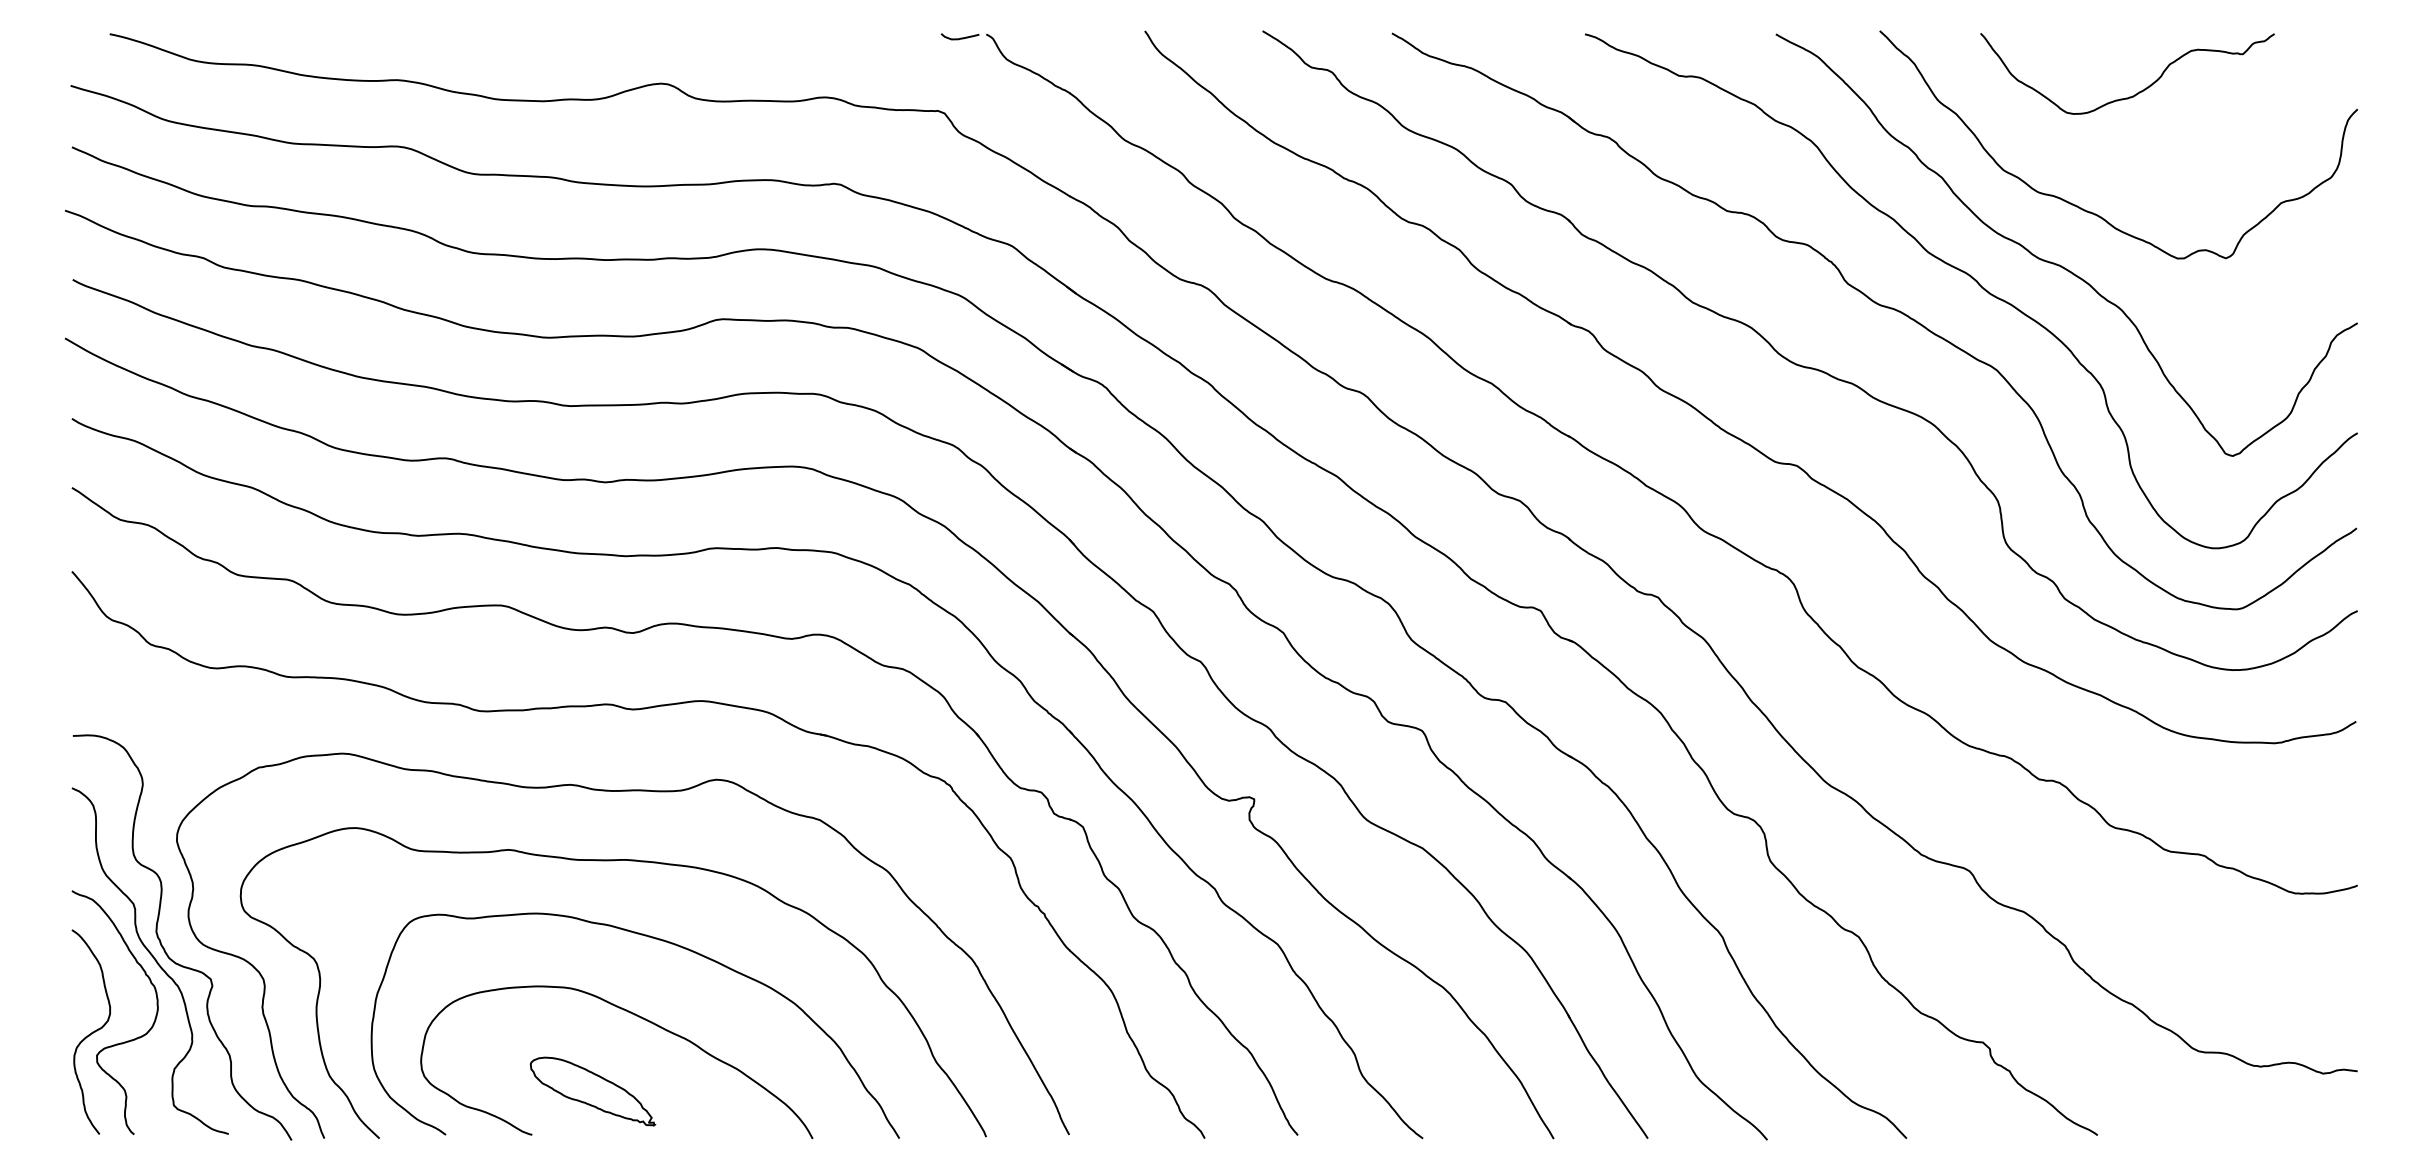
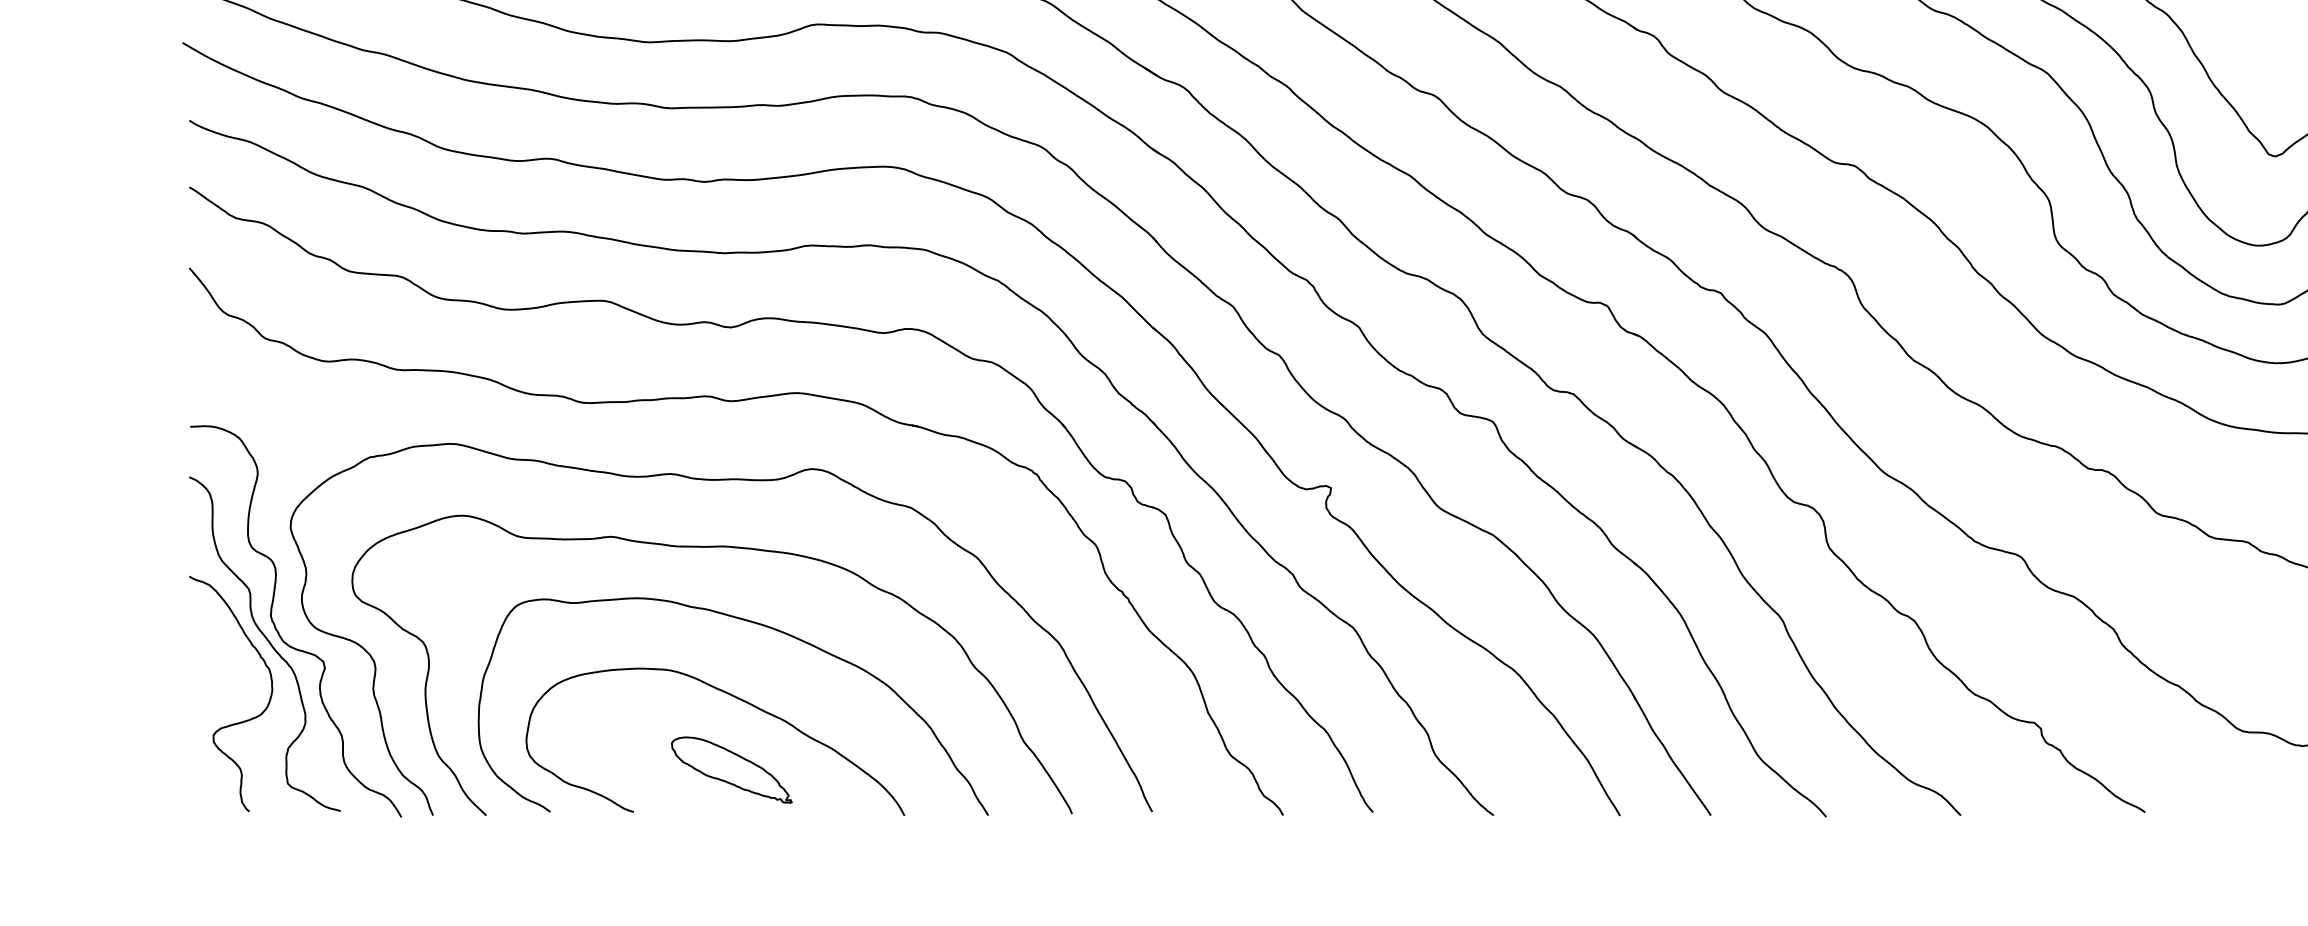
curve: (91, 1032) -> (208, 713), removed
part: (592, 1091) -> (731, 770), moved

